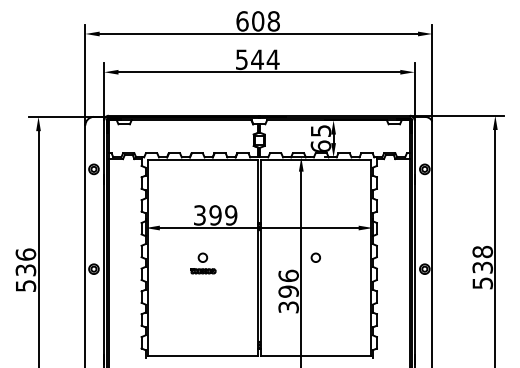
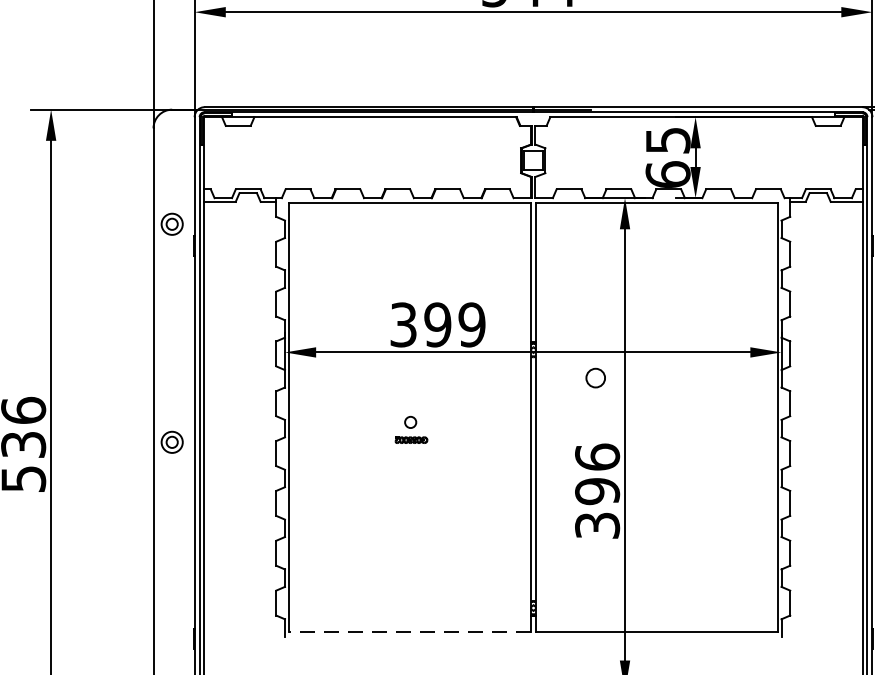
circle: (315, 257) -> (594, 377), moved
part: (203, 263) -> (411, 429), size x0.6
line: (202, 355) -> (409, 630), solid -> dashed

